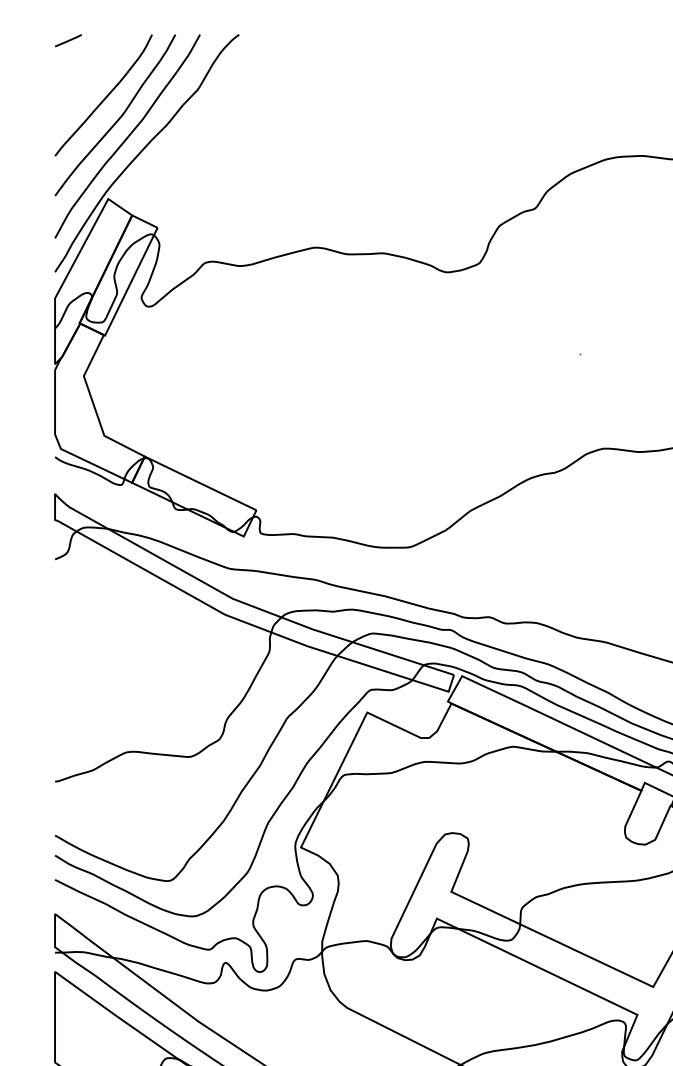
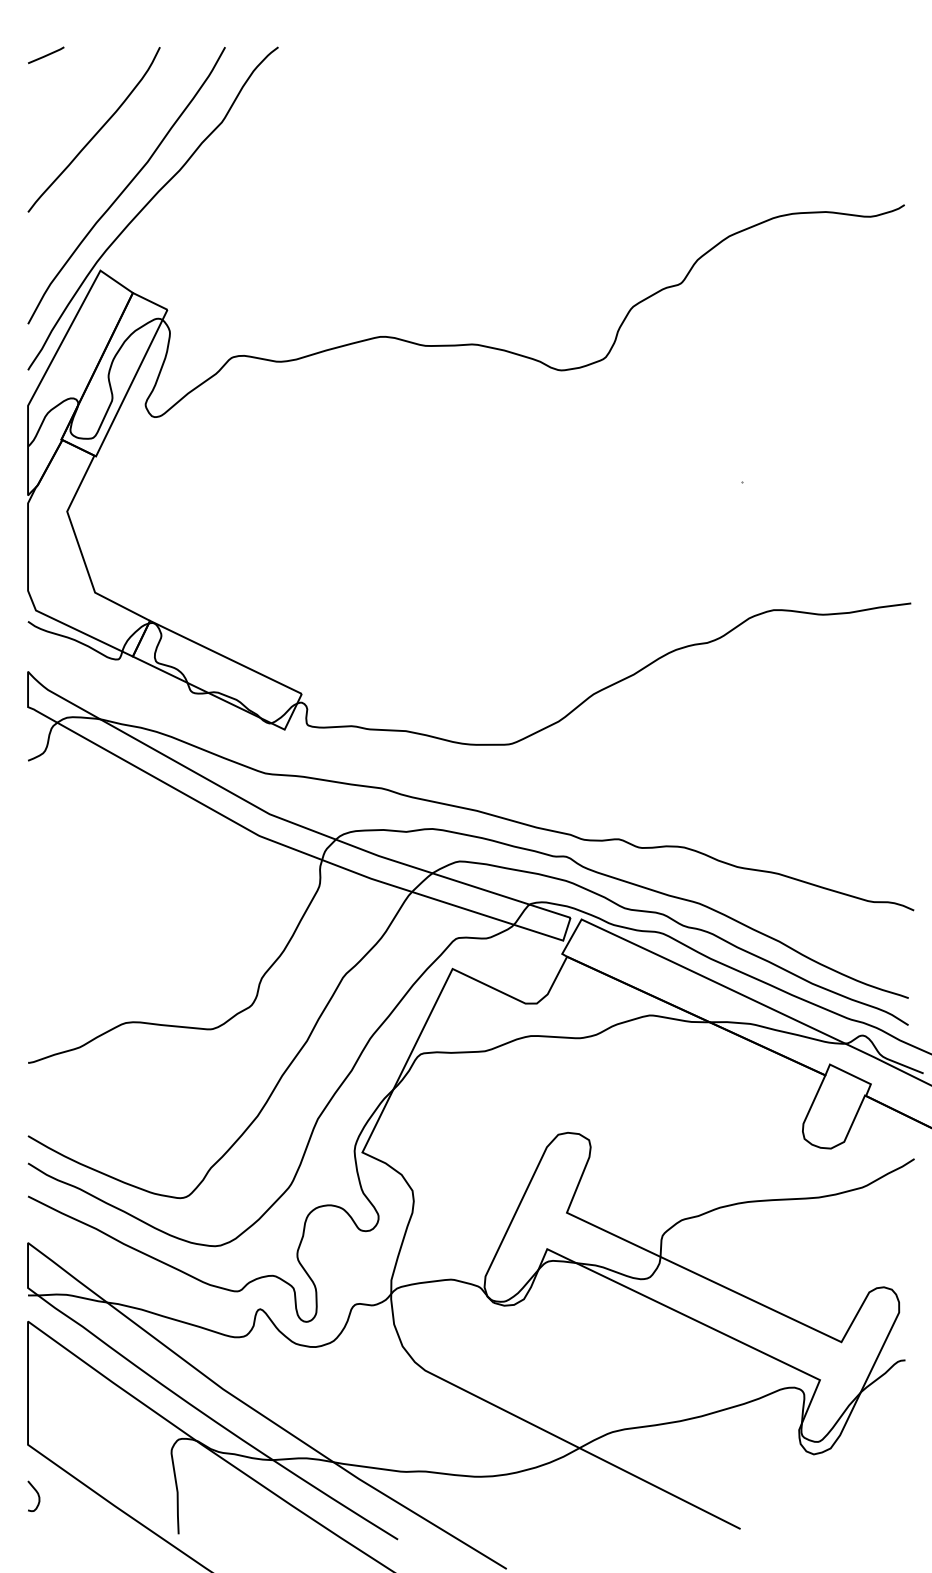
curve: (118, 118) -> (114, 161), removed

